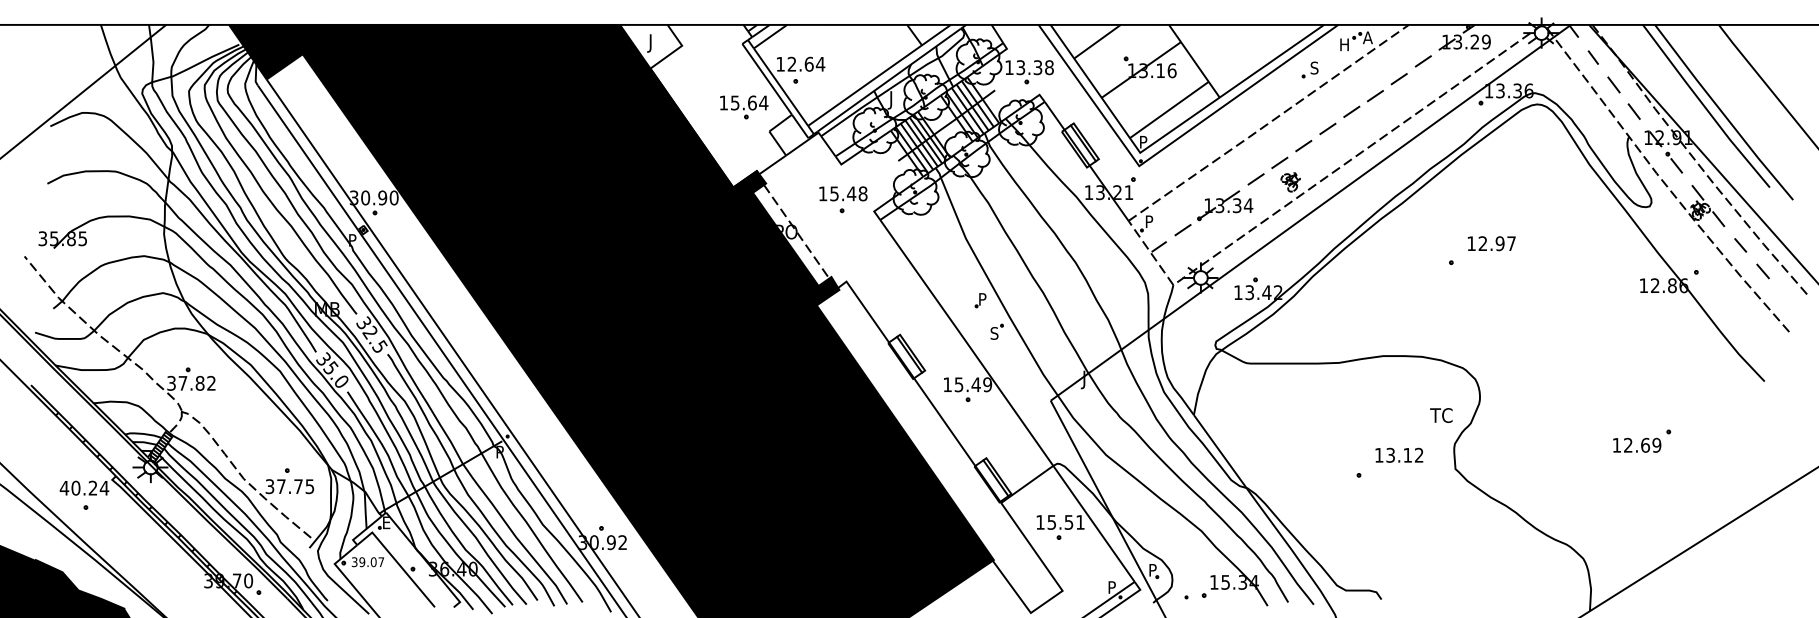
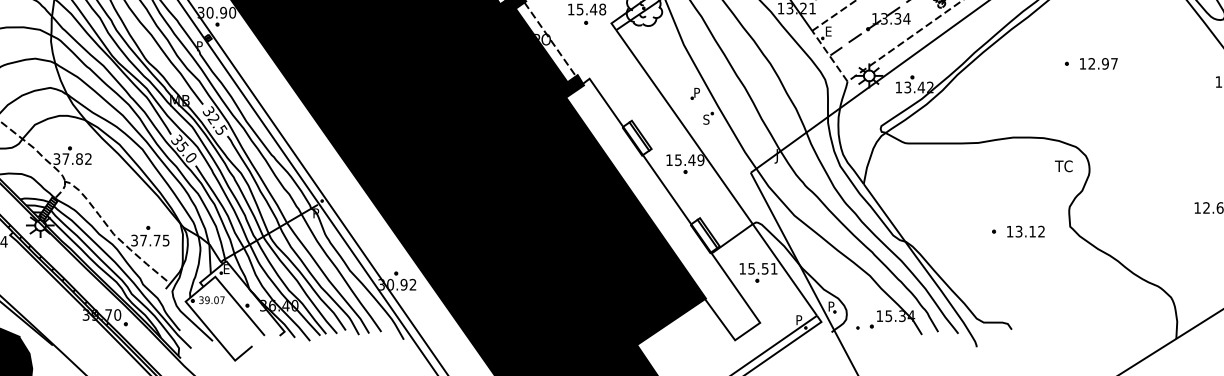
text: (1150, 221) -> (829, 31), P -> E
text: (1491, 243) -> (1098, 63), moved
text: (1441, 415) -> (1063, 166), moved
text: (1399, 454) -> (1026, 231), moved

